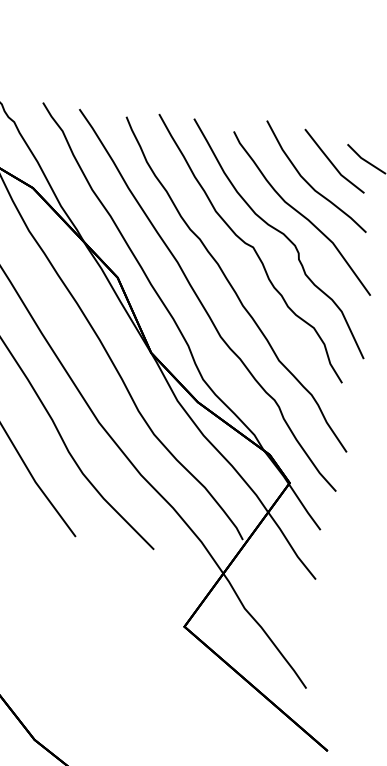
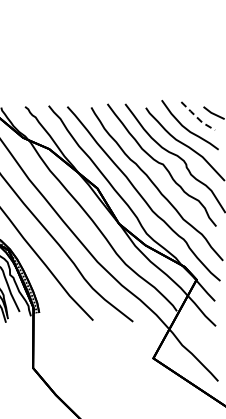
line: (330, 163) -> (196, 117), solid -> dashed

